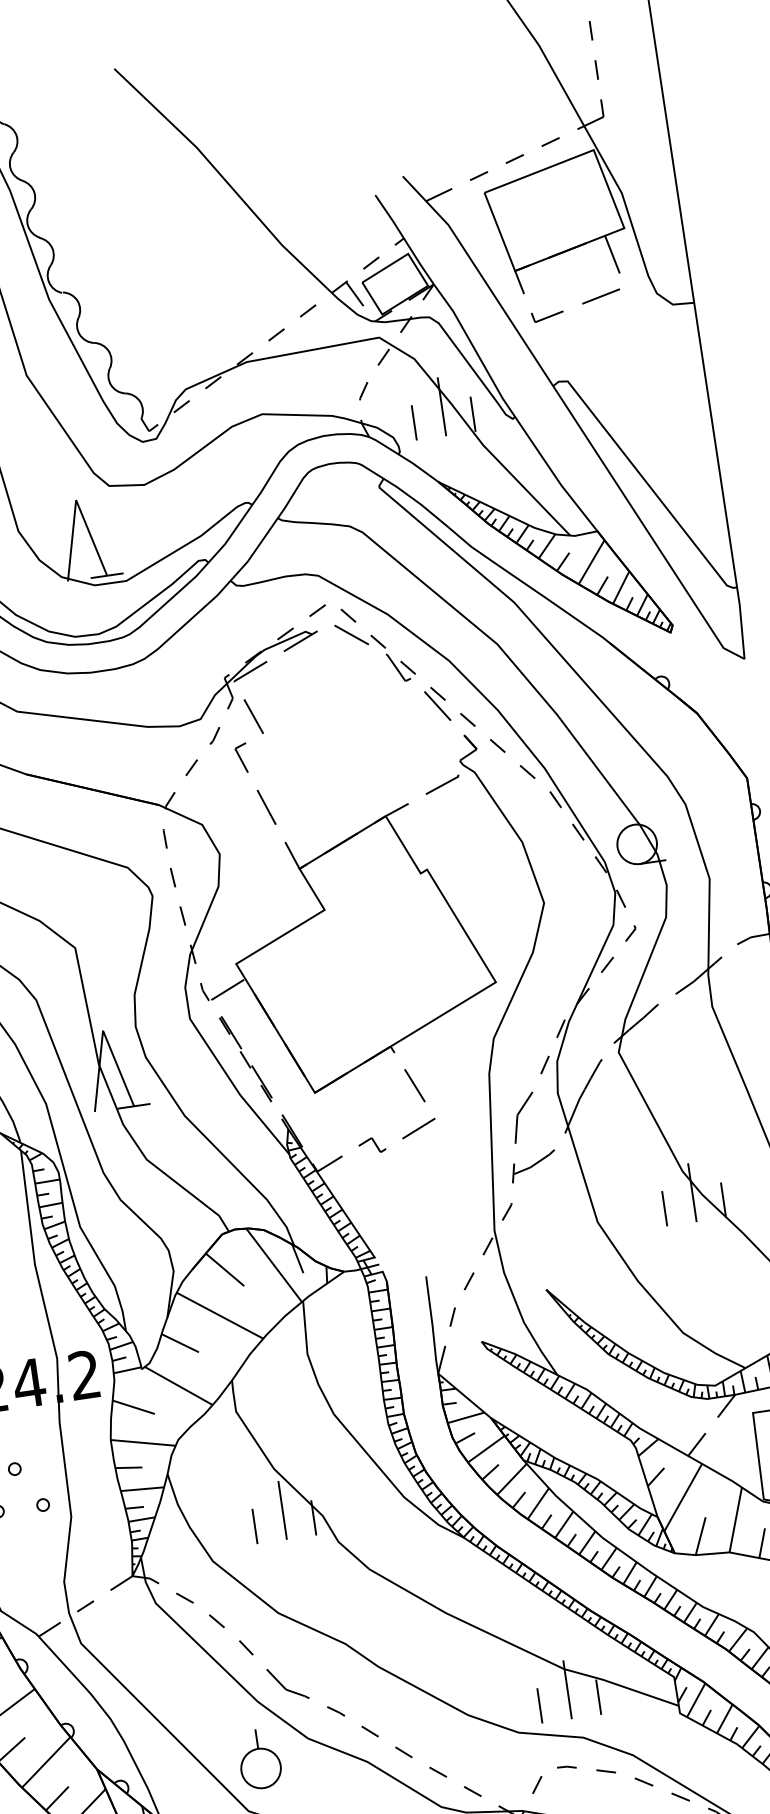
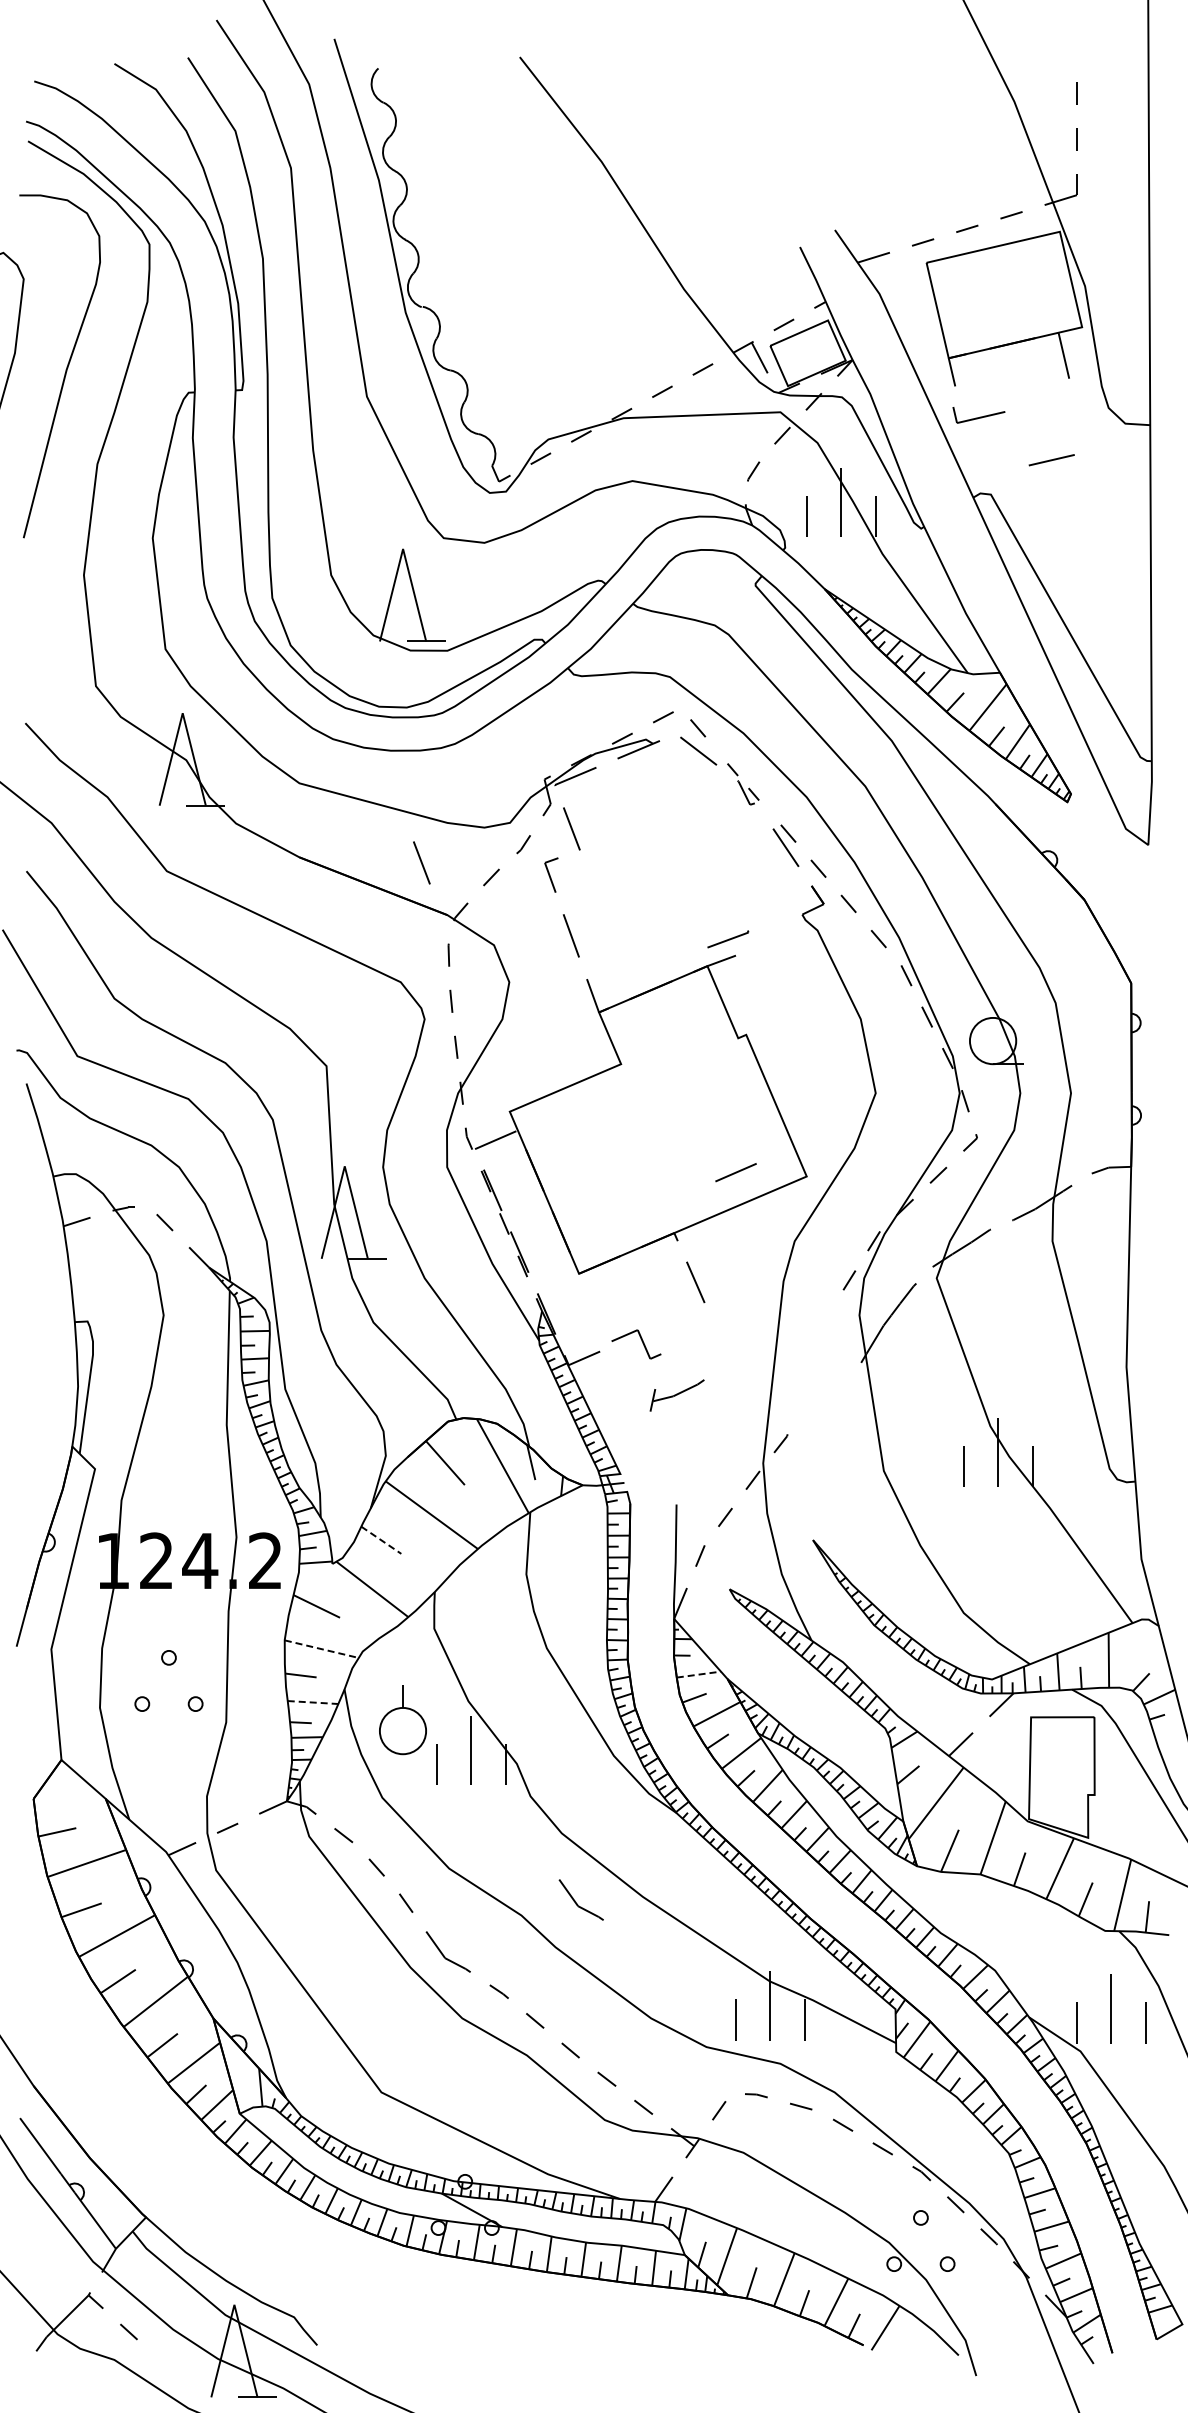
line: (600, 296) -> (1051, 460), moved
part: (547, 315) -> (978, 415), size x1.4
part: (393, 657) -> (743, 784), size x0.7
line: (130, 763) -> (421, 862), added
part: (442, 784) -> (728, 939), moved
part: (518, 1118) -> (809, 1337), removed
line: (418, 1128) -> (735, 1172), moved
part: (371, 1145) -> (635, 1344), size x1.6
part: (532, 1166) -> (676, 1395), moved
line: (180, 1343) -> (381, 1540), solid -> dashed
line: (466, 1417) -> (699, 1674), solid -> dashed
line: (143, 1443) -> (321, 1649), solid -> dashed
line: (142, 1489) -> (313, 1702), solid -> dashed
part: (393, 1623) -> (580, 1899), added
part: (259, 1759) -> (402, 1720), moved

